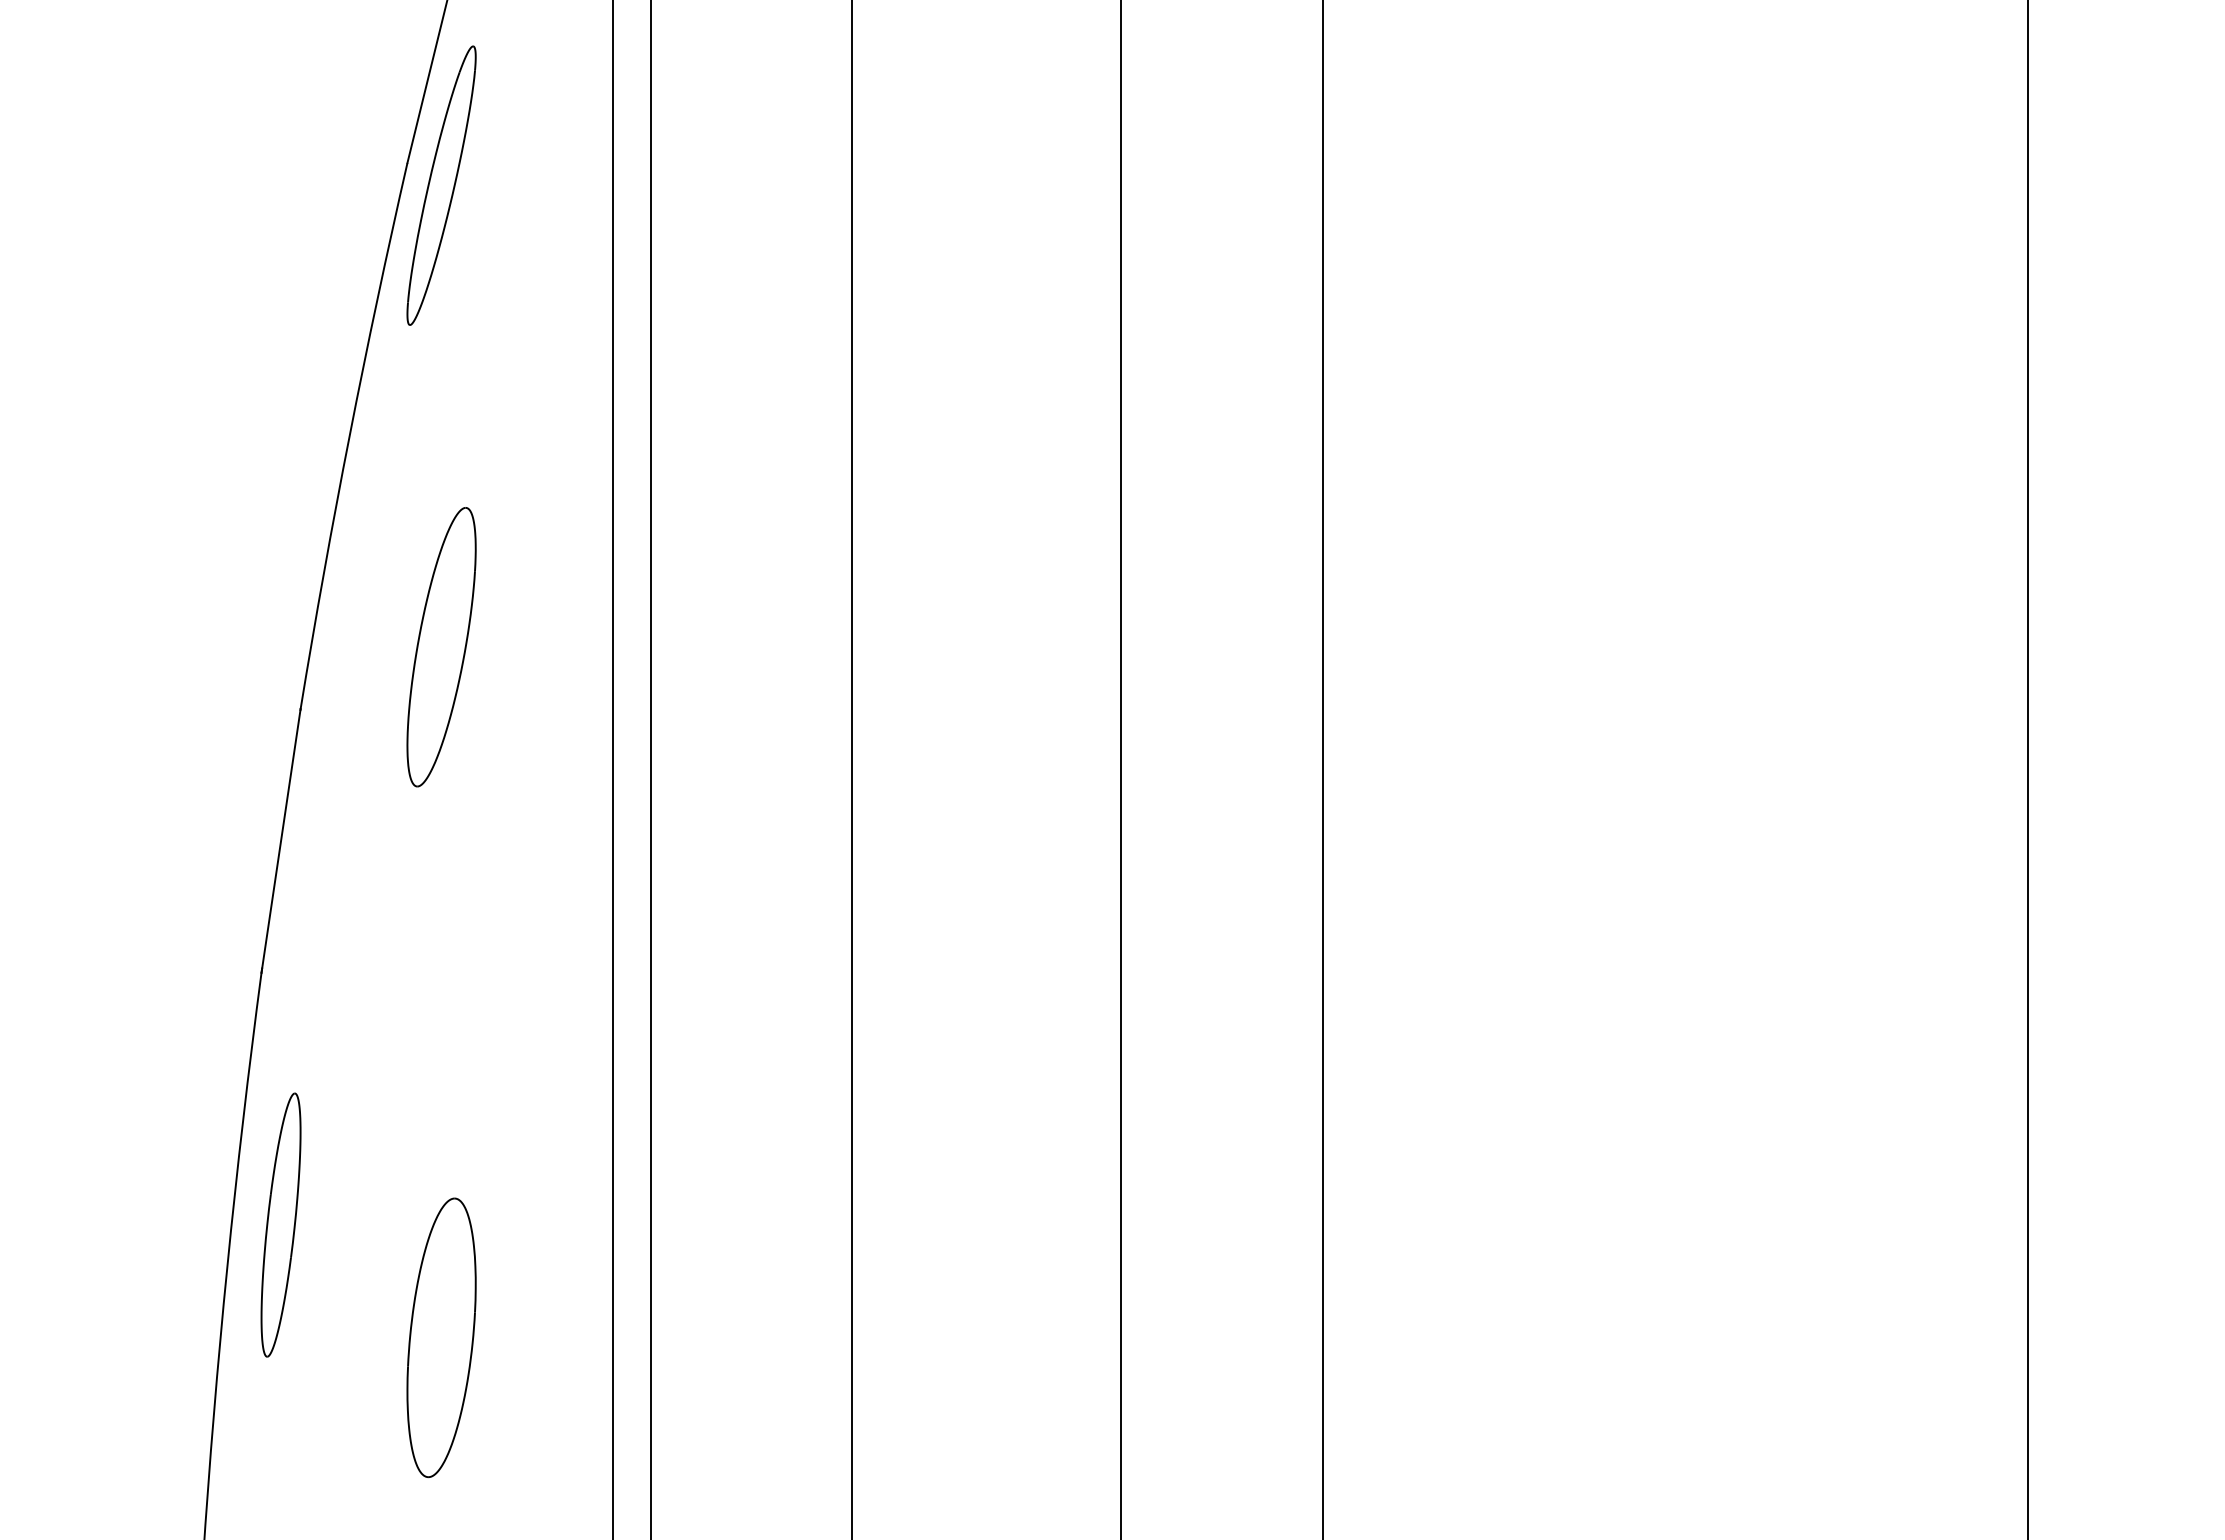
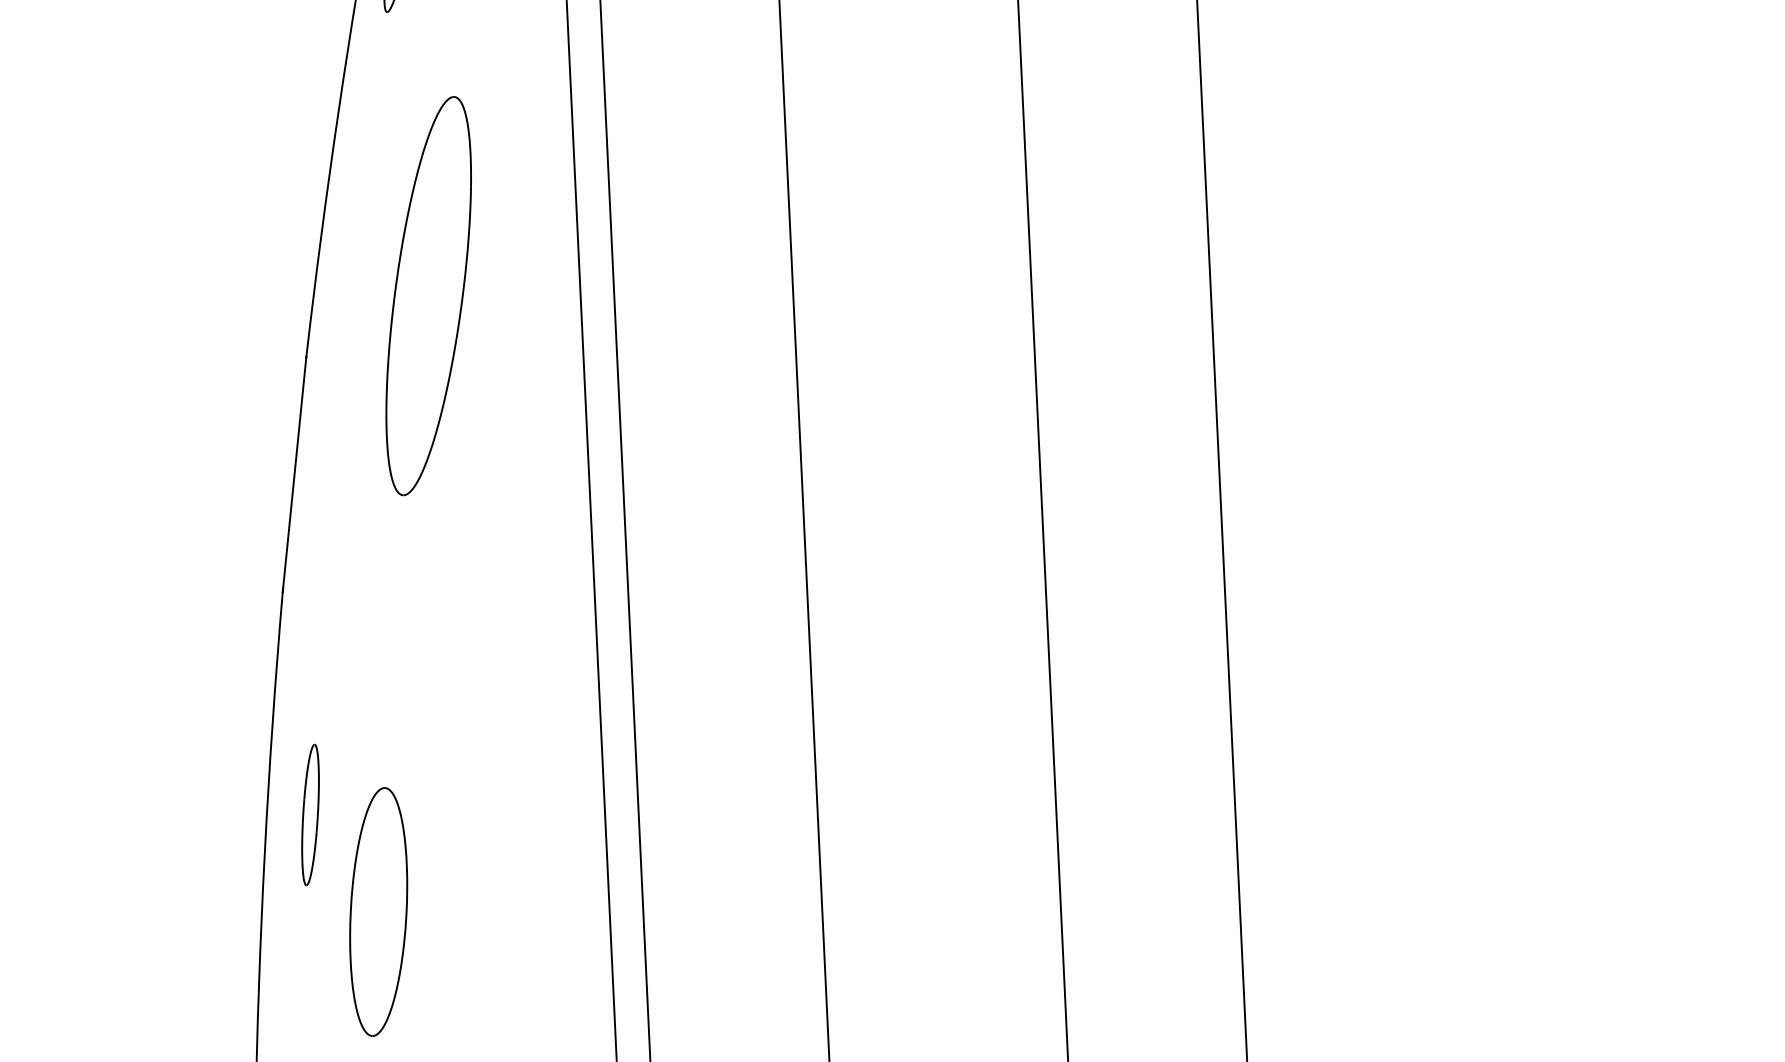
part: (441, 647) -> (428, 296), size x1.6
part: (280, 1224) -> (310, 814), size x0.6
part: (441, 1337) -> (378, 911), moved

